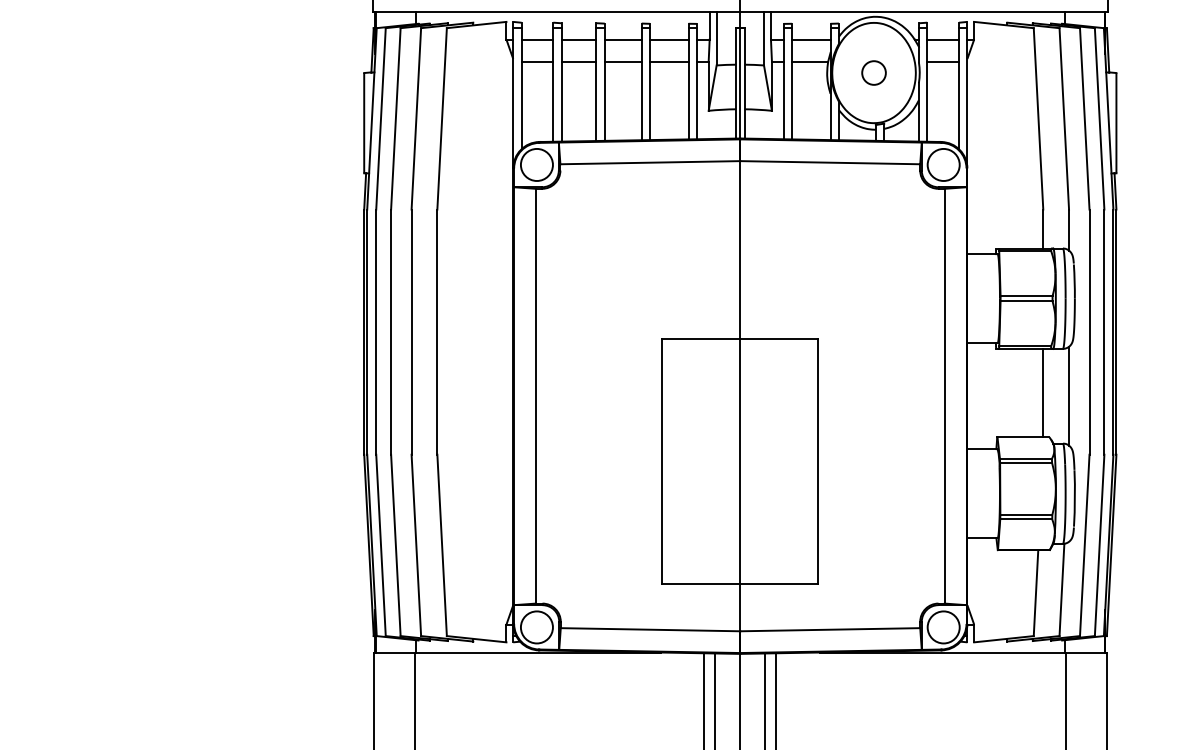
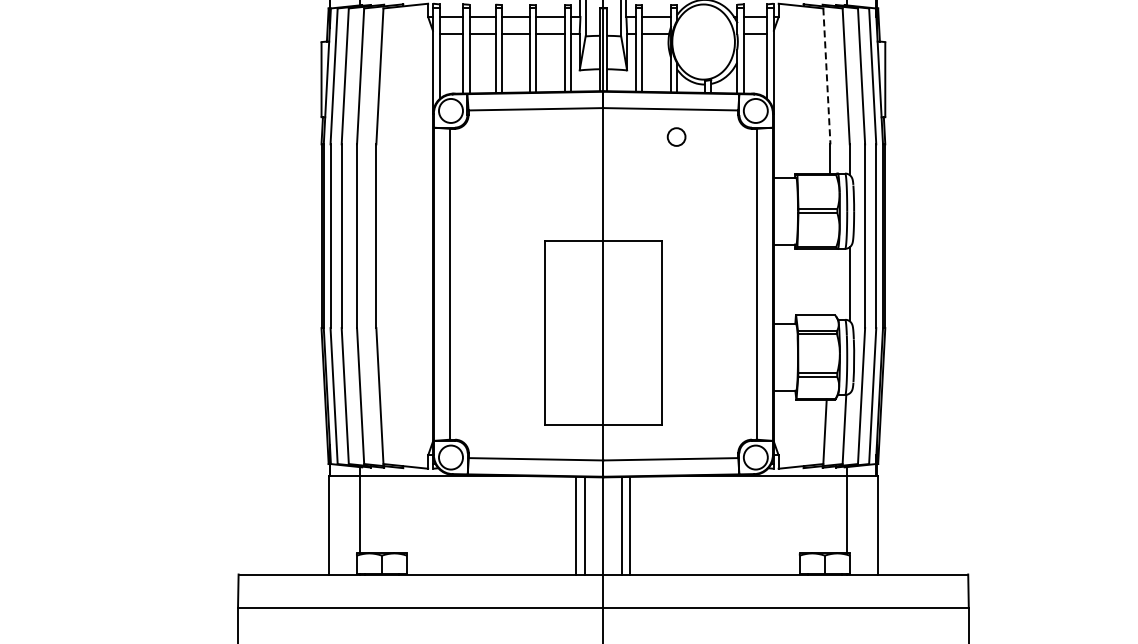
circle: (873, 72) -> (676, 136), moved
line: (1037, 118) -> (826, 76), solid -> dashed
line: (1043, 392) -> (830, 281), removed

